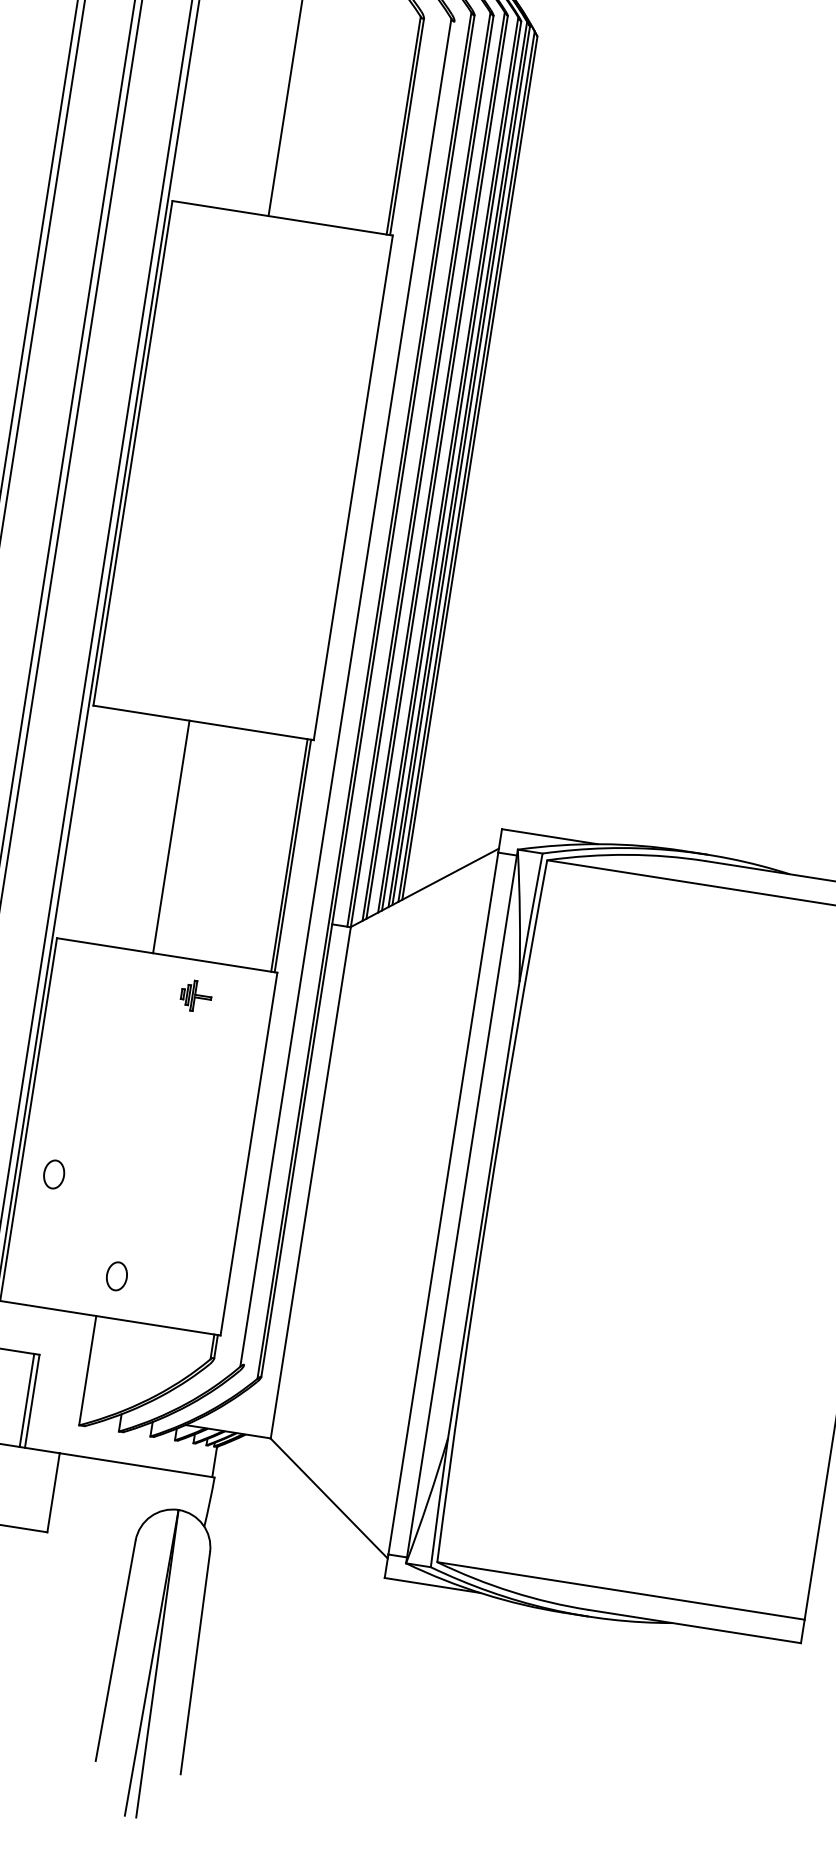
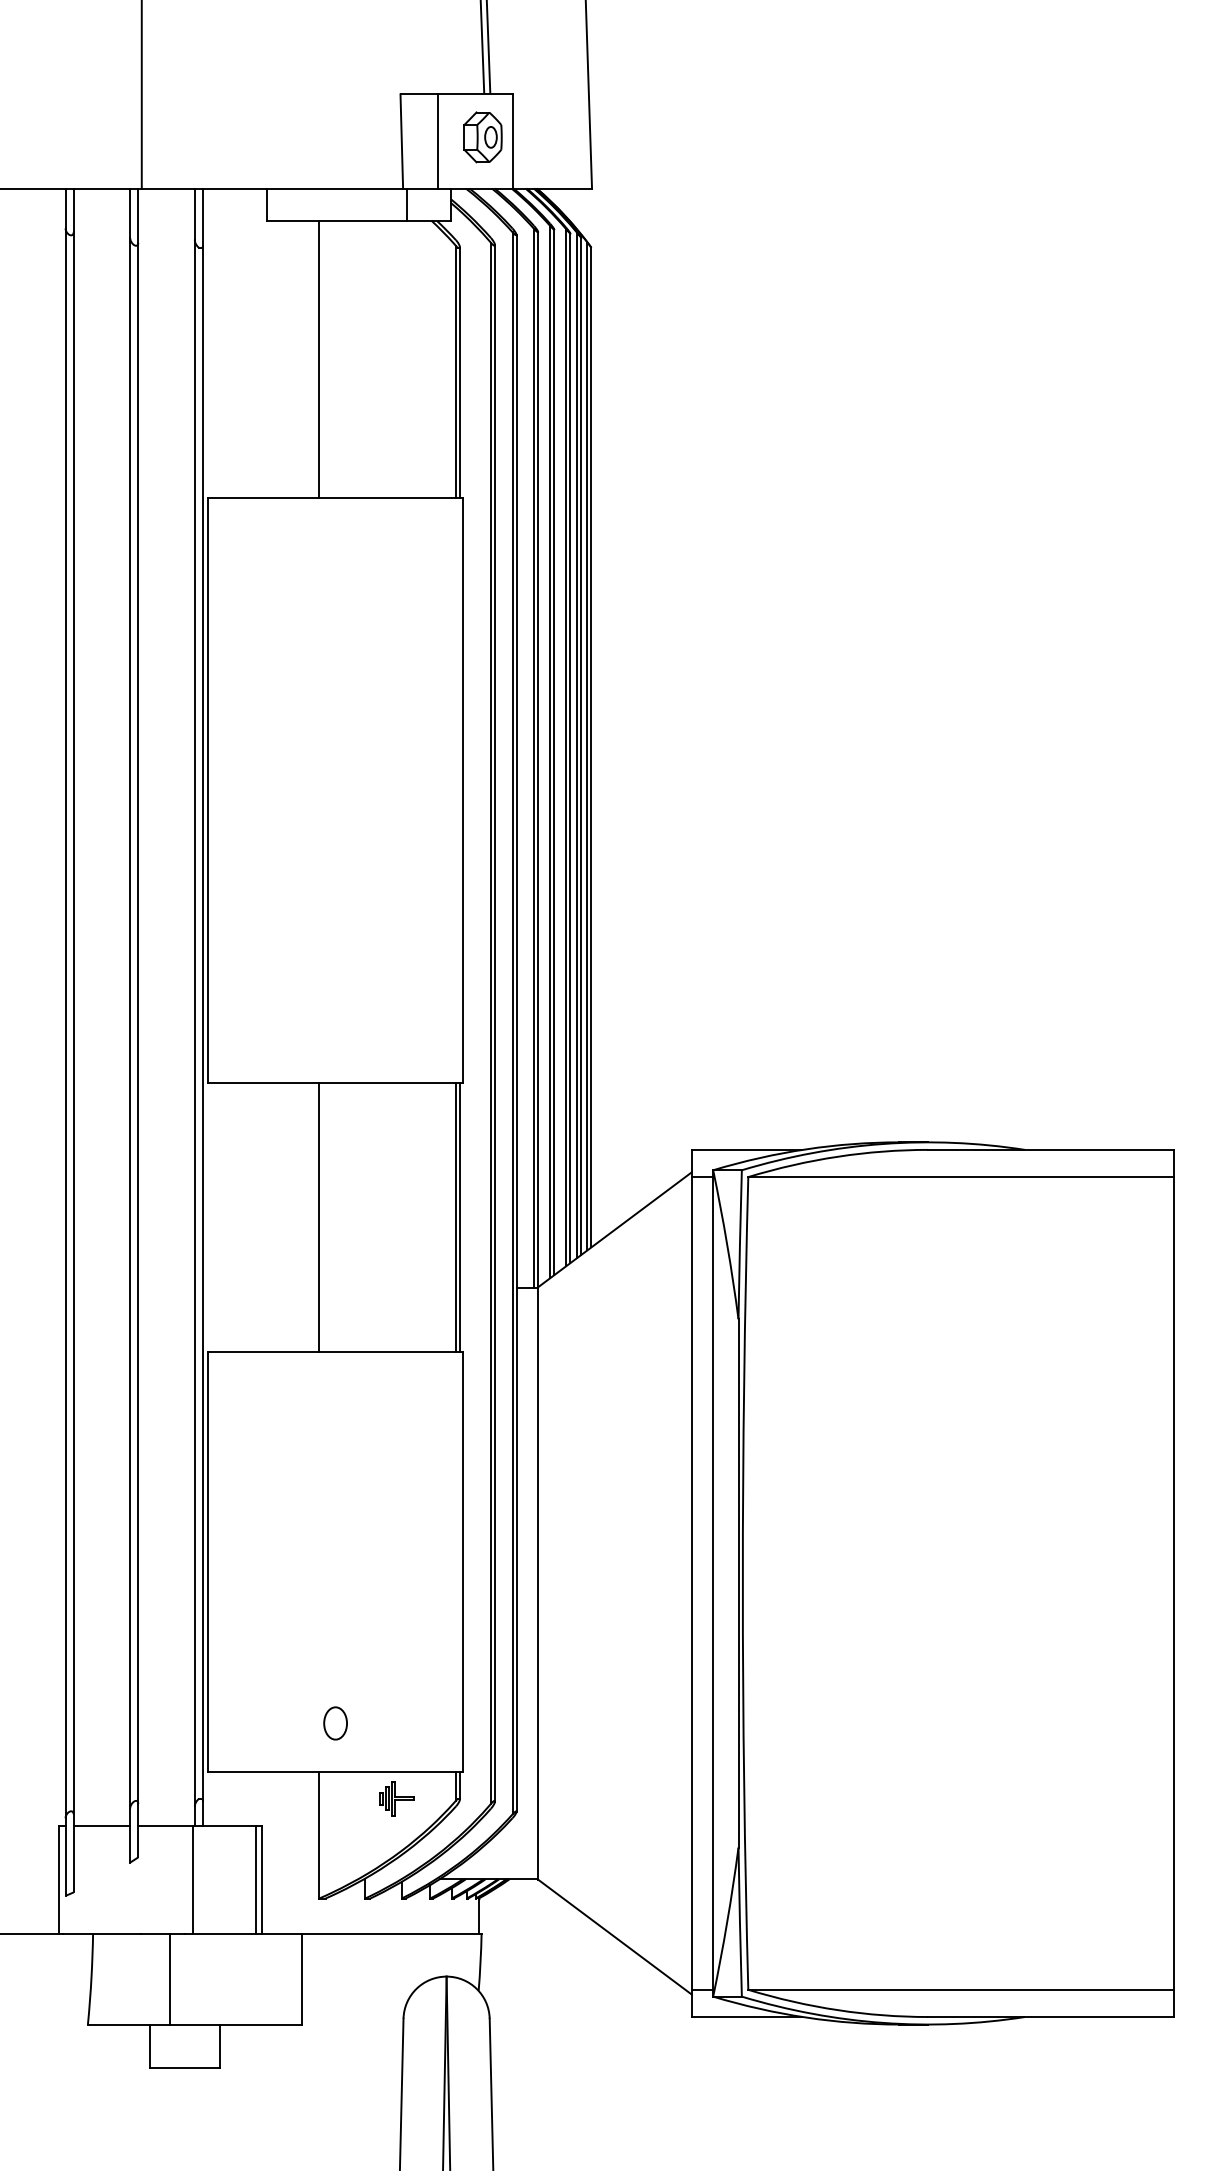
line: (349, 693) -> (495, 1023), added
part: (196, 995) -> (396, 1798), moved
part: (54, 1174) -> (246, 1619), removed

